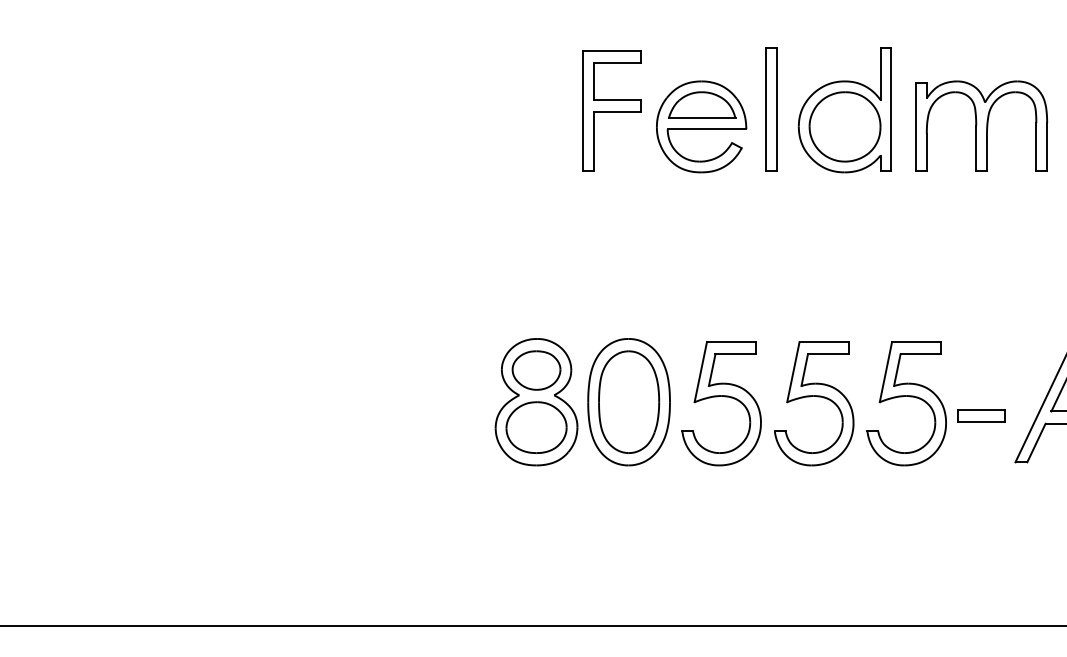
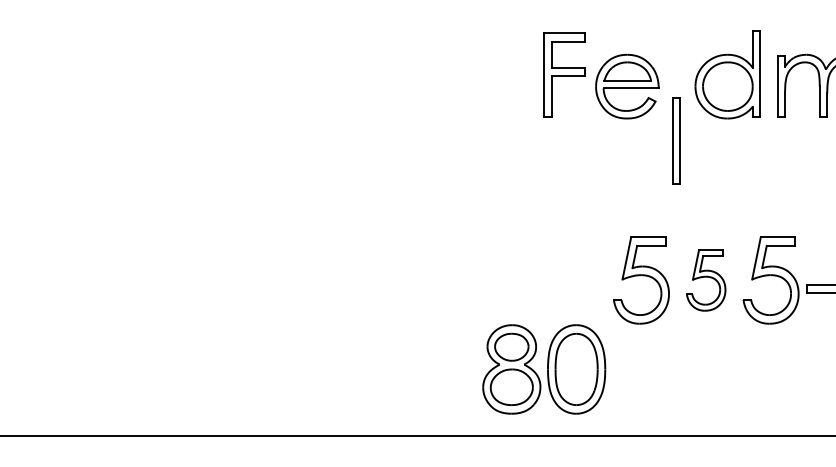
part: (771, 108) -> (676, 140), moved
part: (583, 402) -> (544, 369), moved
part: (813, 403) -> (705, 280), size x0.7

